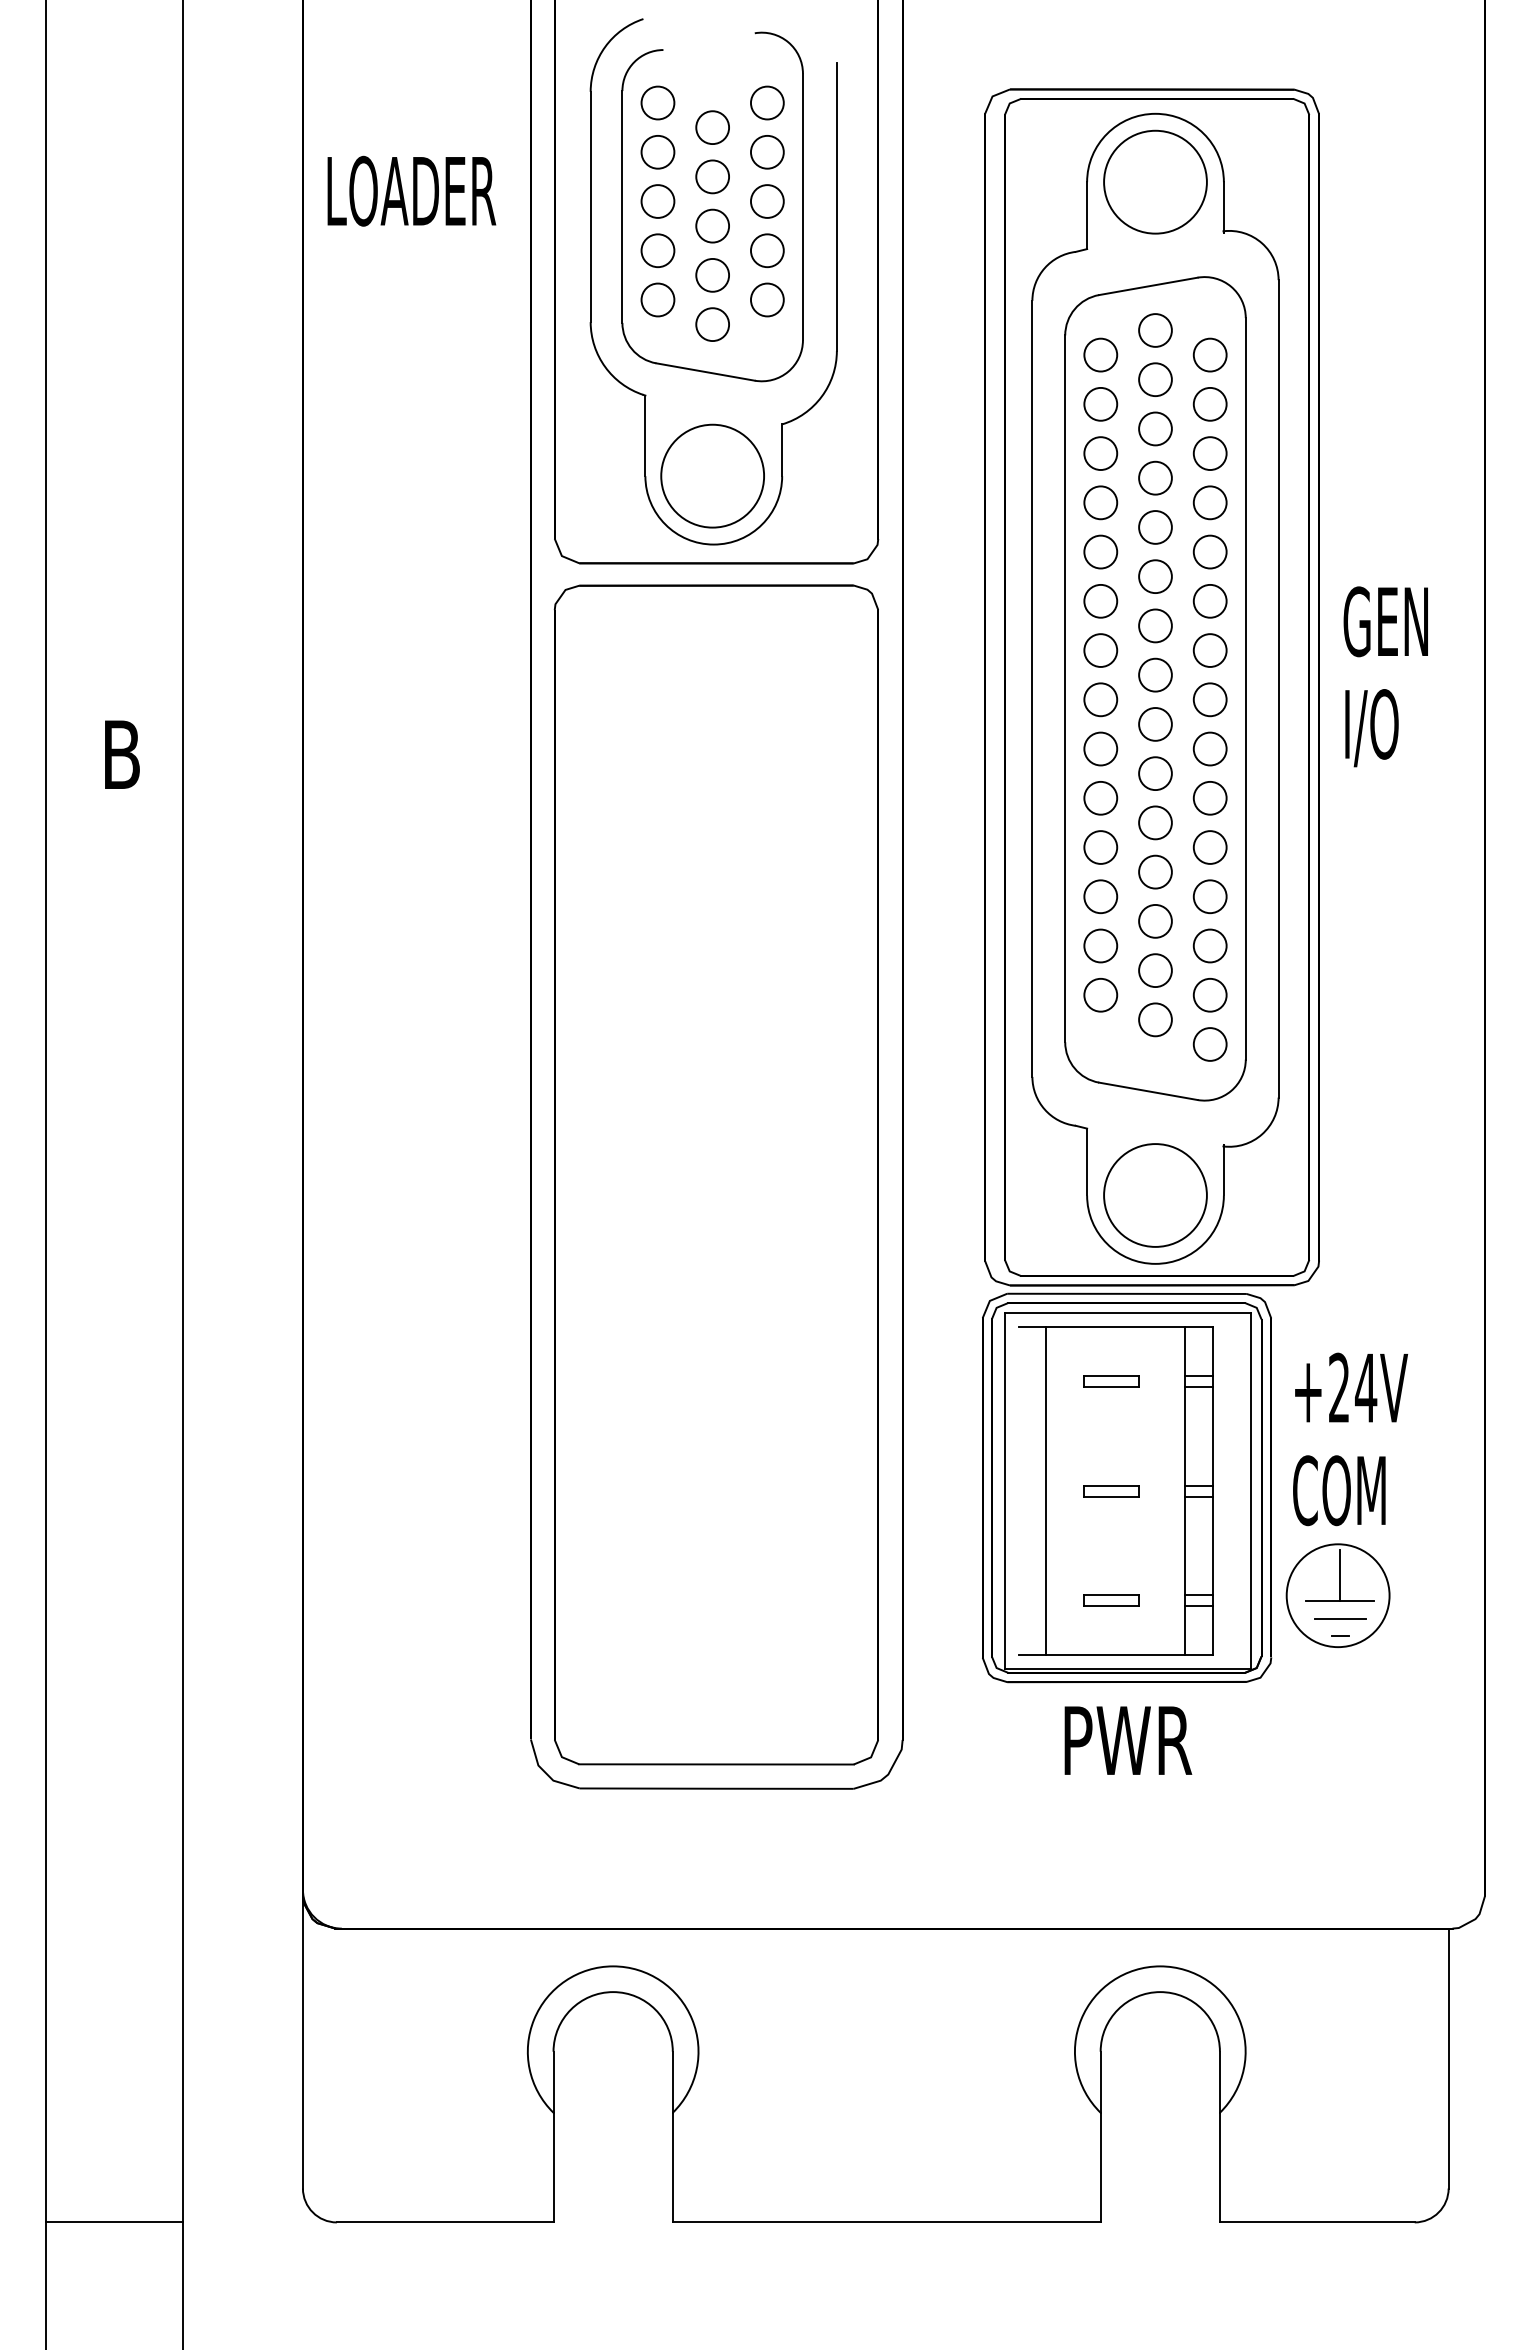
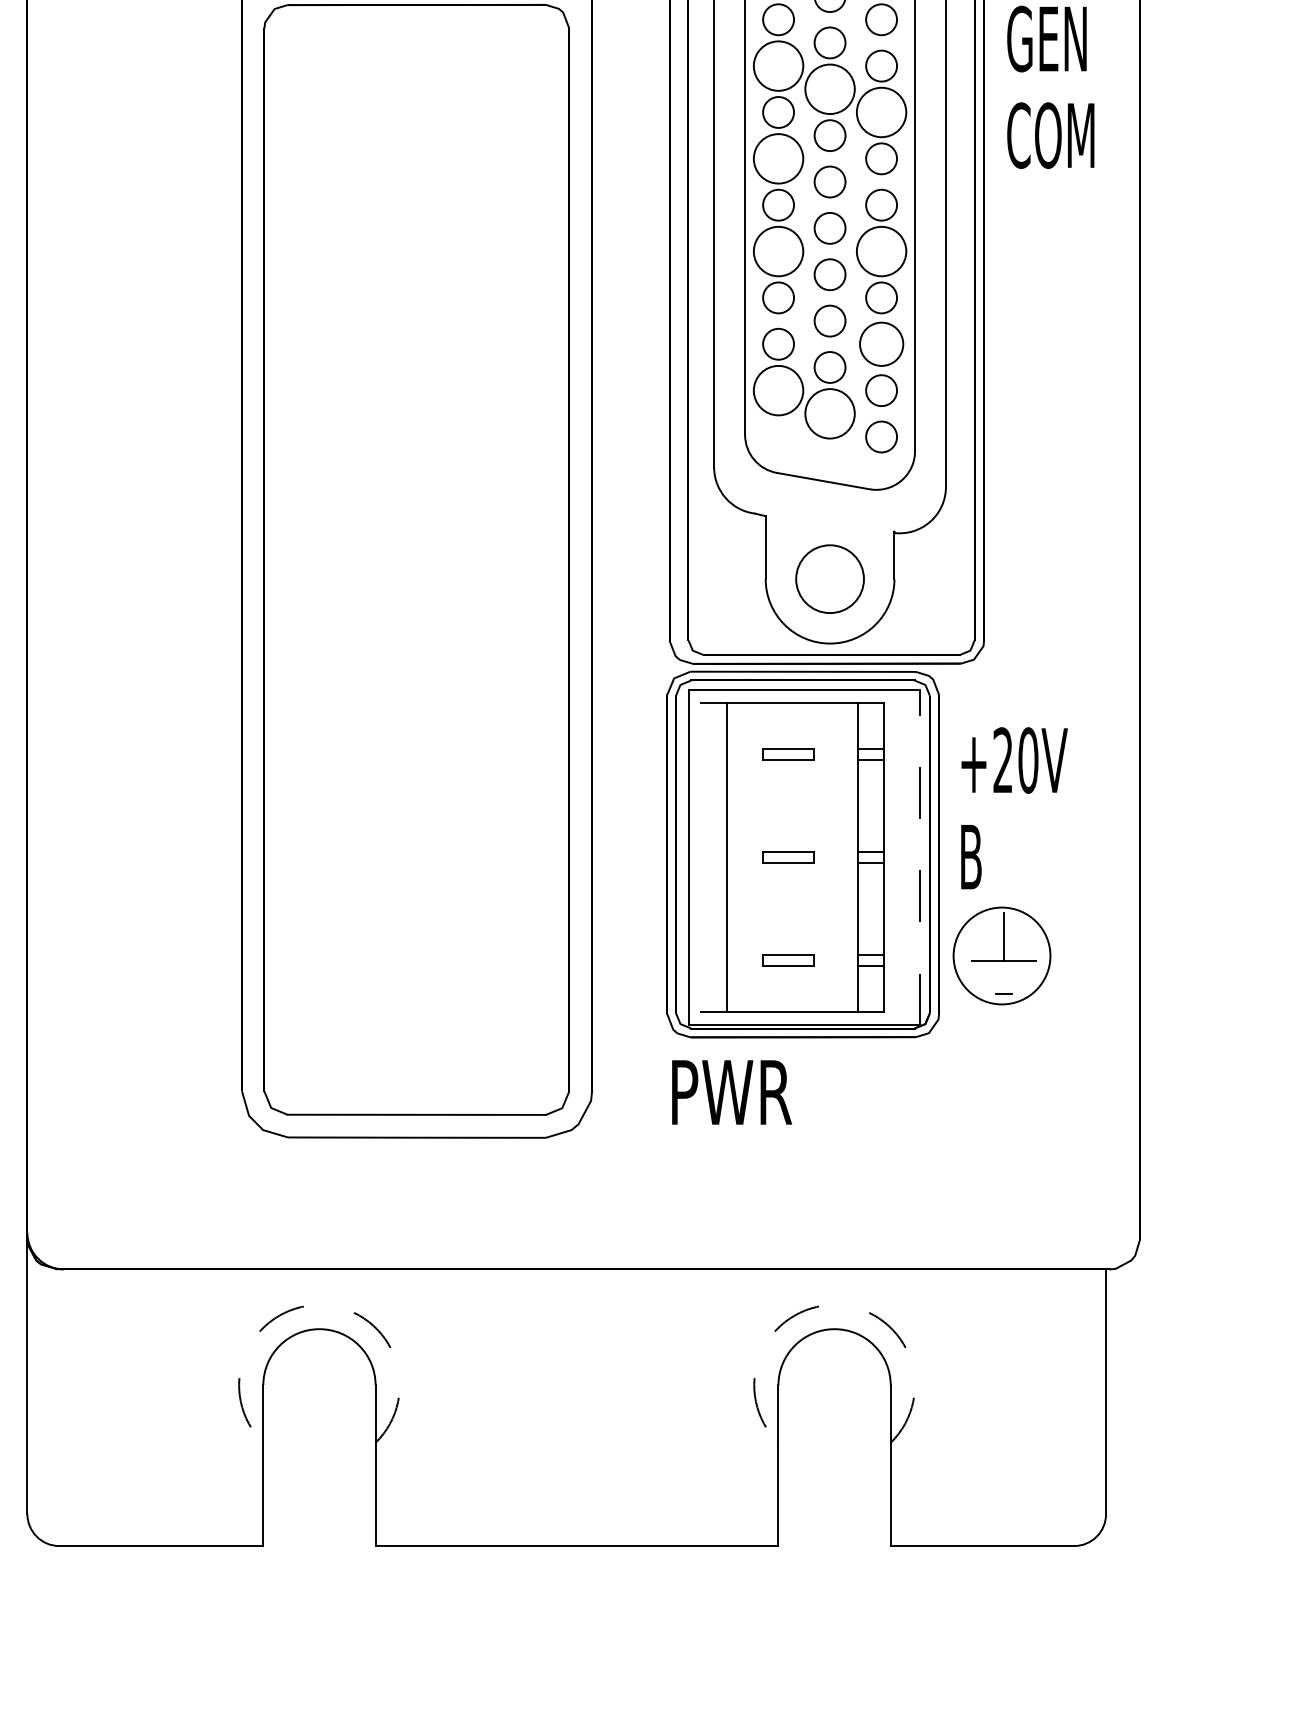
circle: (1100, 650) -> (778, 66), size x1.6
circle: (1155, 674) -> (830, 88), size x1.6
circle: (1209, 699) -> (880, 112), size x1.6
text: (1389, 728) -> (1050, 139), I/O -> COM
circle: (1100, 748) -> (778, 158), size x1.6
circle: (1100, 847) -> (778, 251), size x1.6
circle: (1209, 847) -> (880, 251), size x1.6
circle: (1209, 945) -> (880, 343), size x1.4
circle: (1100, 994) -> (778, 389), size x1.6
circle: (1155, 1019) -> (830, 413), size x1.6
circle: (1155, 1195) -> (830, 579), size x0.7
text: (1366, 1387) -> (1028, 759), +24V -> +20V
text: (1339, 1490) -> (1003, 856), COM -> B
line: (1251, 1491) -> (920, 857), solid -> dashed
line: (1339, 1618) -> (1003, 977), removed
text: (1128, 1740) -> (732, 1092), moved
arc: (613, 1966) -> (319, 1305), solid -> dashed
arc: (1160, 1966) -> (834, 1305), solid -> dashed

